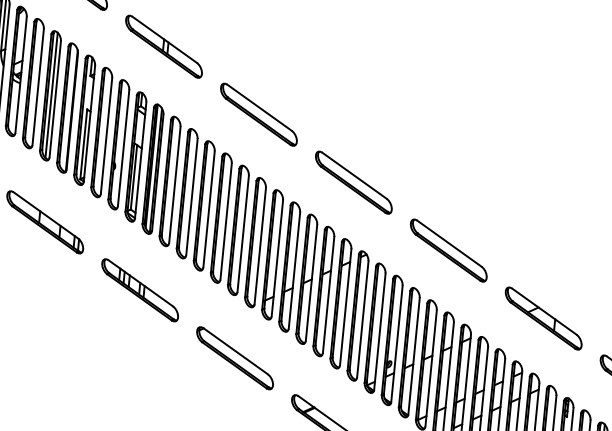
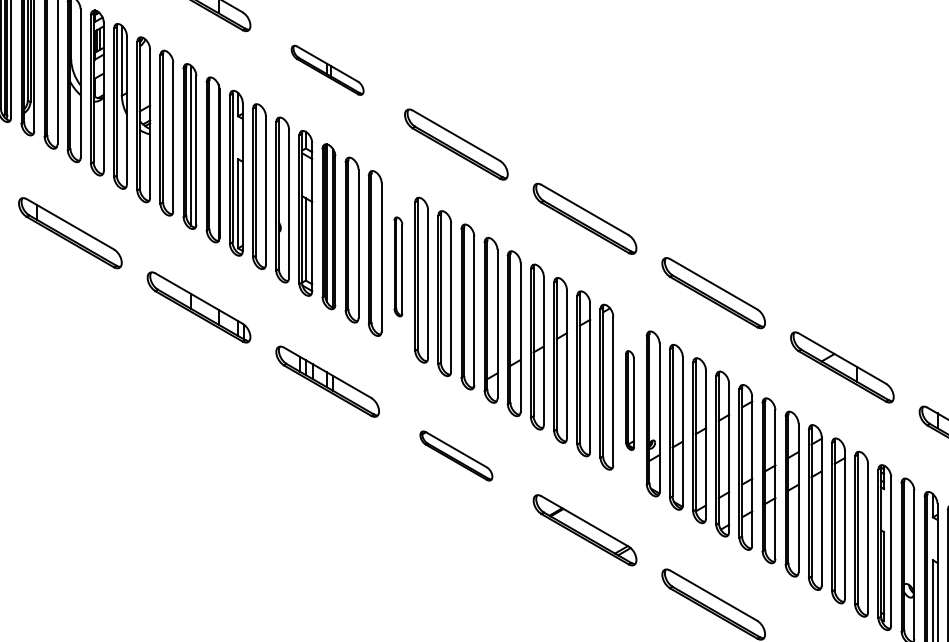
part: (163, 46) -> (327, 70), size x0.7
part: (204, 205) -> (398, 266), size x0.6
part: (374, 328) -> (629, 400), size x0.6
part: (235, 357) -> (456, 455), size x0.7

